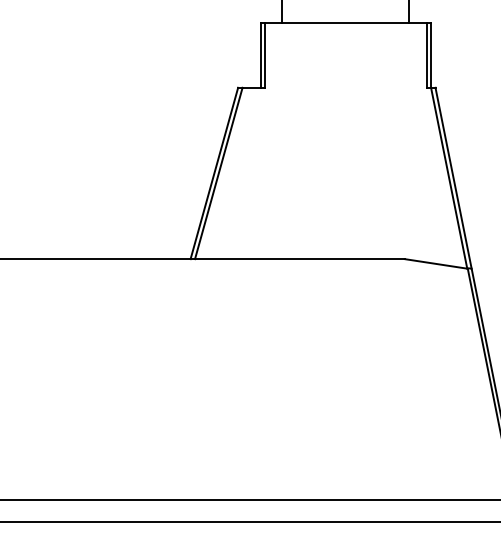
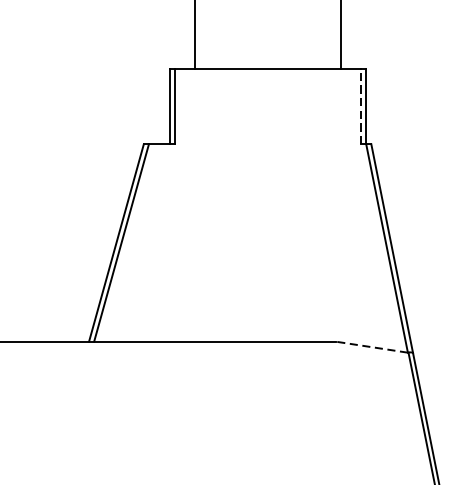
line: (426, 55) -> (360, 107), solid -> dashed
line: (436, 263) -> (372, 346), solid -> dashed

